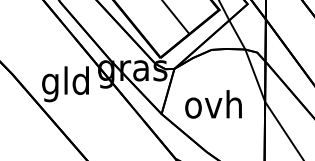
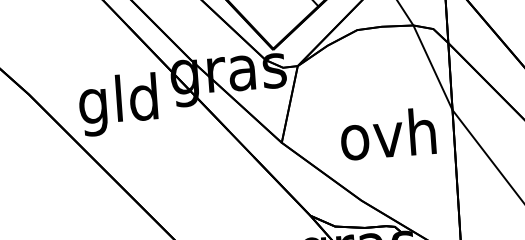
text: (213, 104) -> (388, 134), moved

